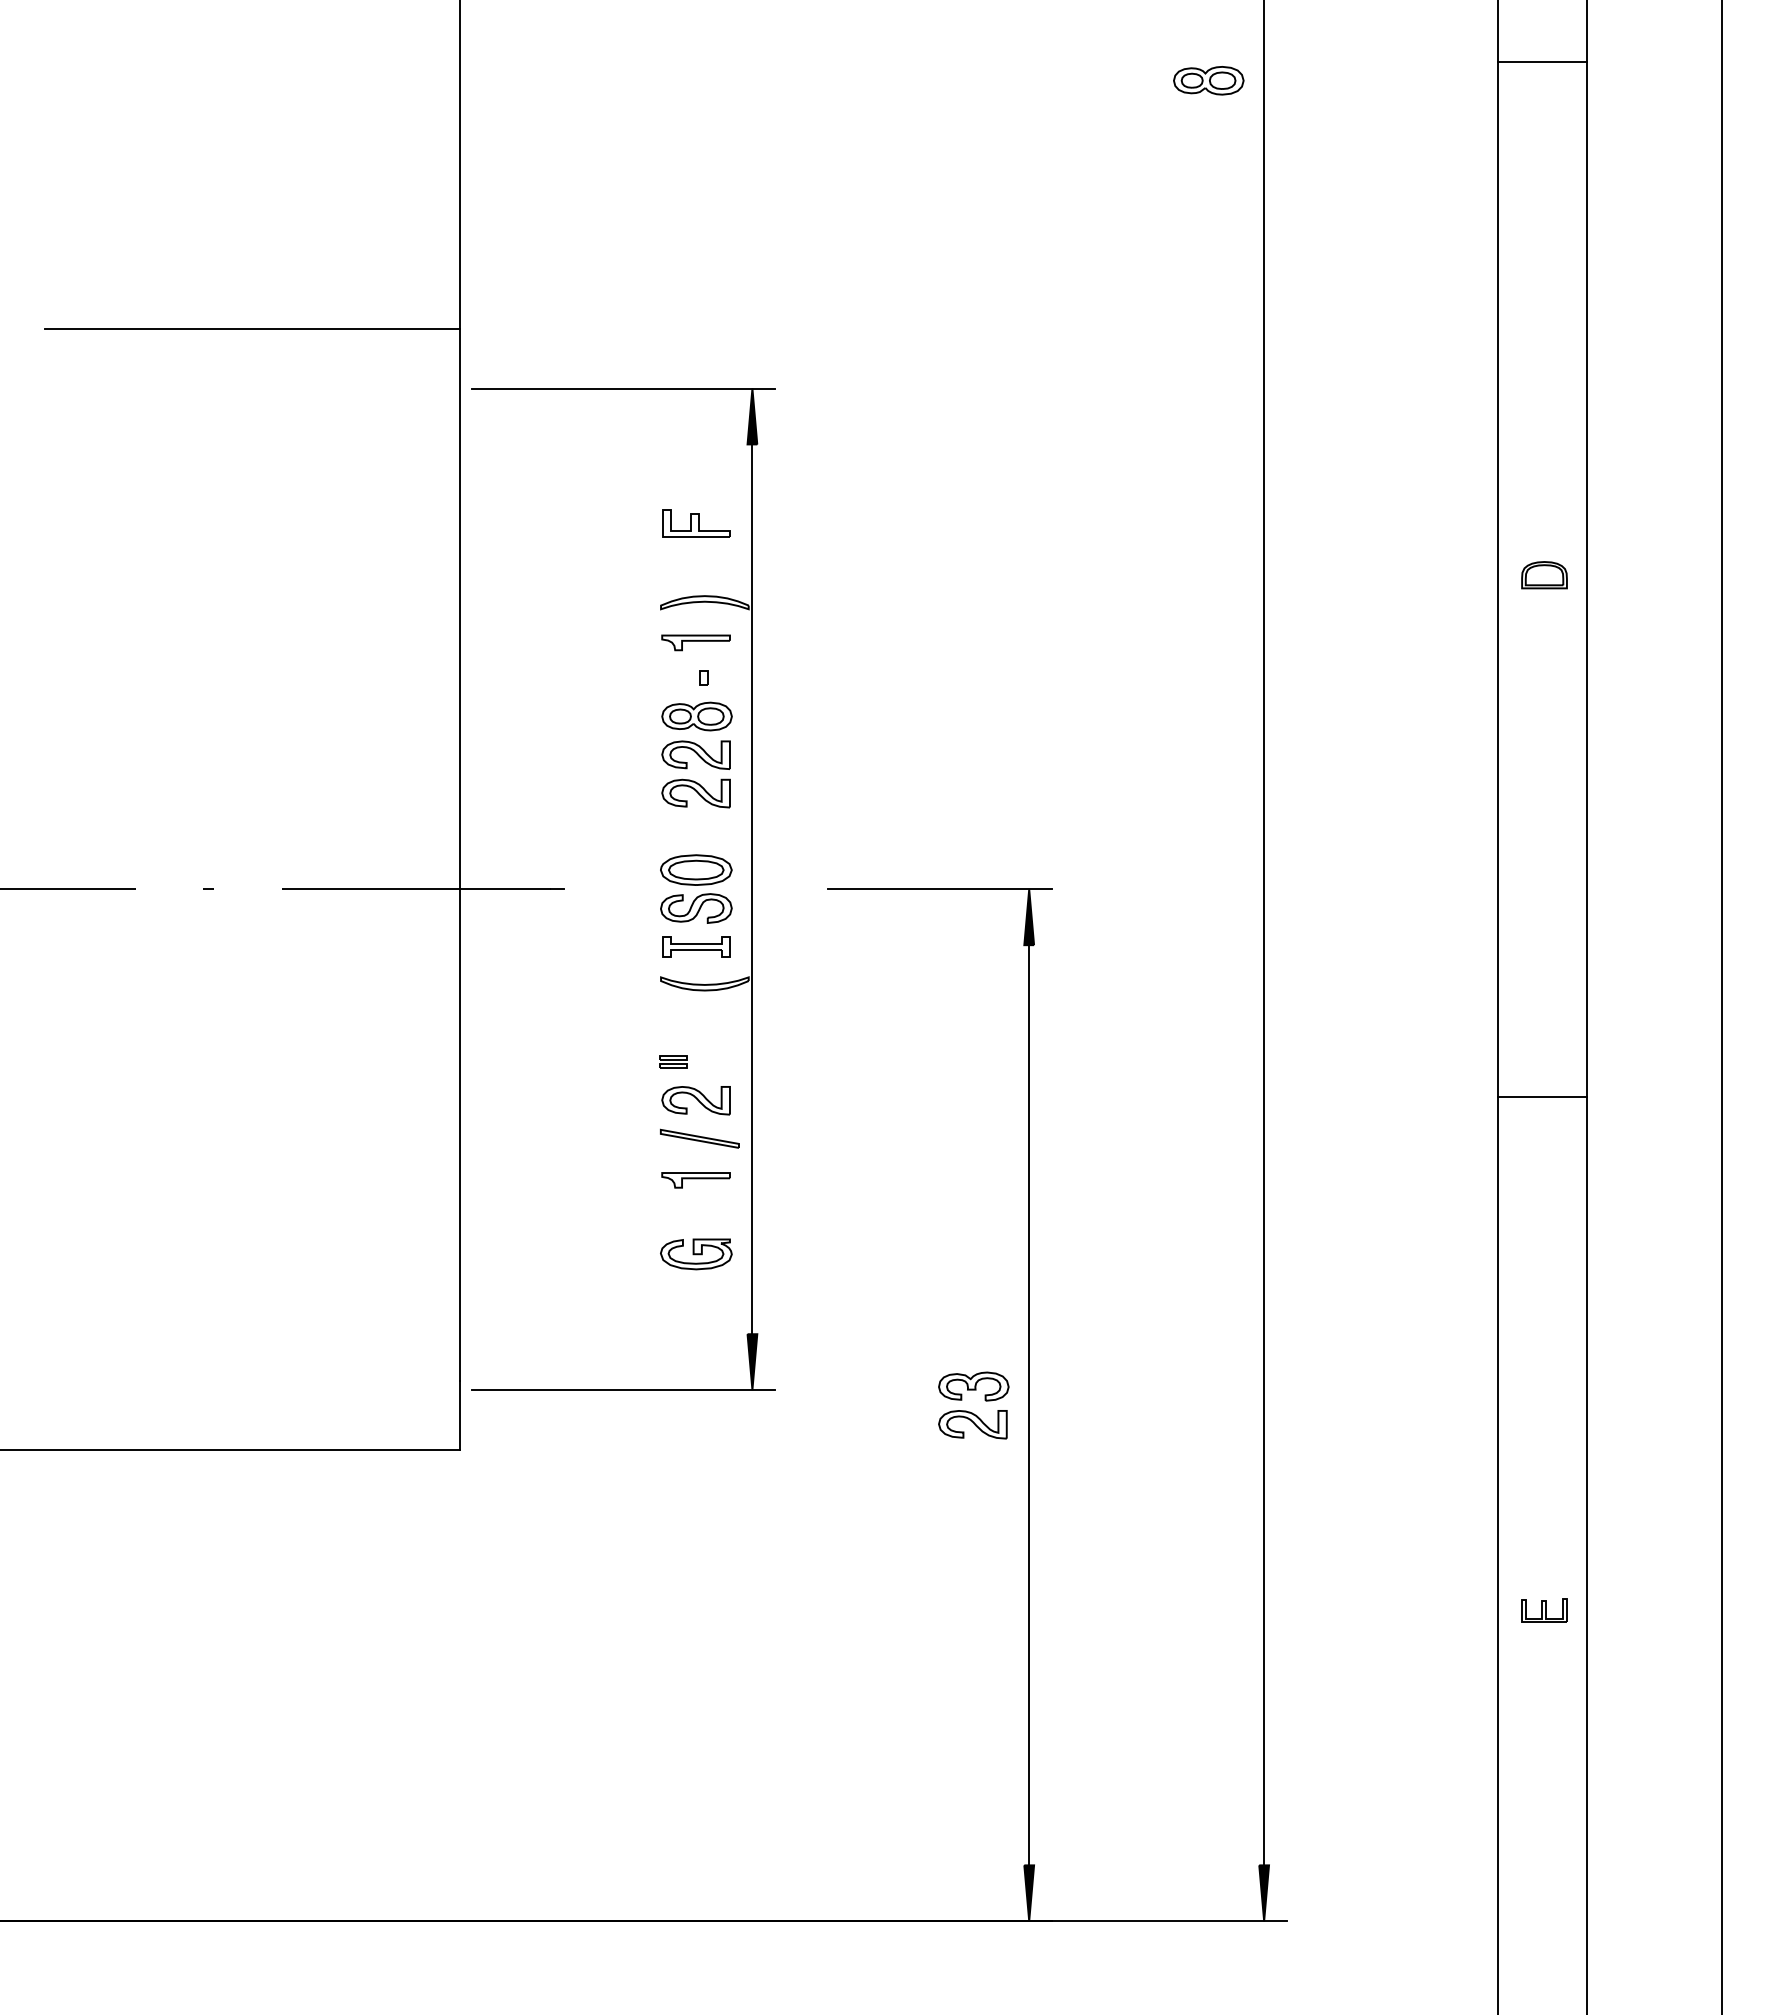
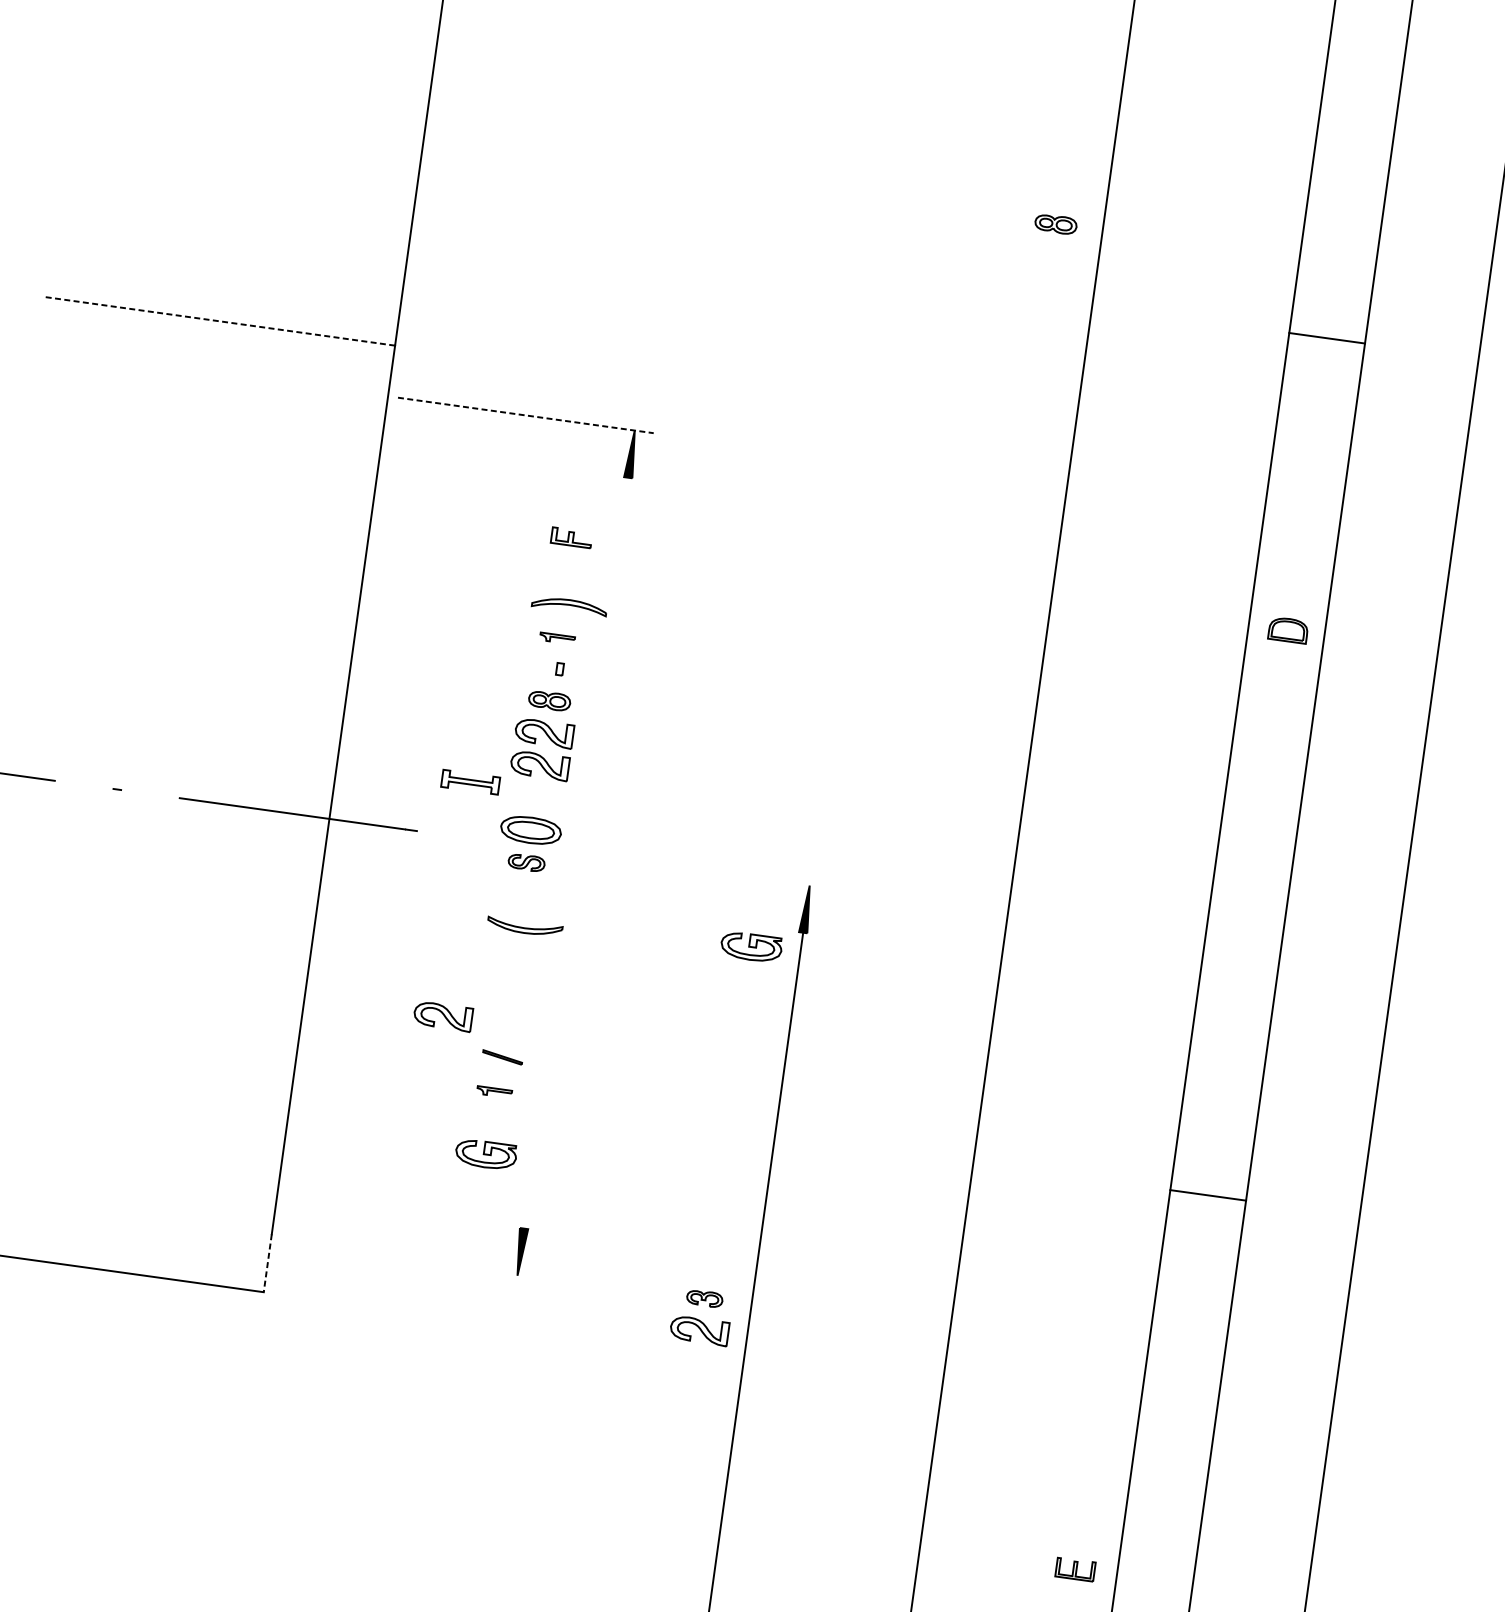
line: (1542, 61) -> (1327, 338), moved
part: (1208, 80) -> (1055, 223), size x0.7
line: (252, 328) -> (219, 321), solid -> dashed
line: (623, 388) -> (526, 415), solid -> dashed
part: (696, 523) -> (571, 537), size x0.7
part: (1544, 575) -> (1288, 630), moved
part: (695, 642) -> (557, 638), size x0.6
part: (696, 716) -> (549, 700), size x0.7
line: (752, 889) -> (576, 853), removed
line: (939, 889) -> (734, 875), removed
part: (696, 908) -> (526, 862), size x0.6
part: (696, 946) -> (470, 781), moved
part: (971, 970) -> (751, 947), added
part: (673, 1061) -> (489, 989), removed
line: (1542, 1097) -> (1208, 1195), moved
part: (695, 1100) -> (442, 1016), moved
part: (699, 1138) -> (502, 1057), size x0.6
part: (695, 1180) -> (494, 1092), size x0.6
part: (973, 1386) -> (704, 1298), size x0.6
line: (622, 1390) -> (407, 1260), removed
line: (460, 1416) -> (268, 1263), solid -> dashed
part: (1544, 1610) -> (1075, 1569), moved

